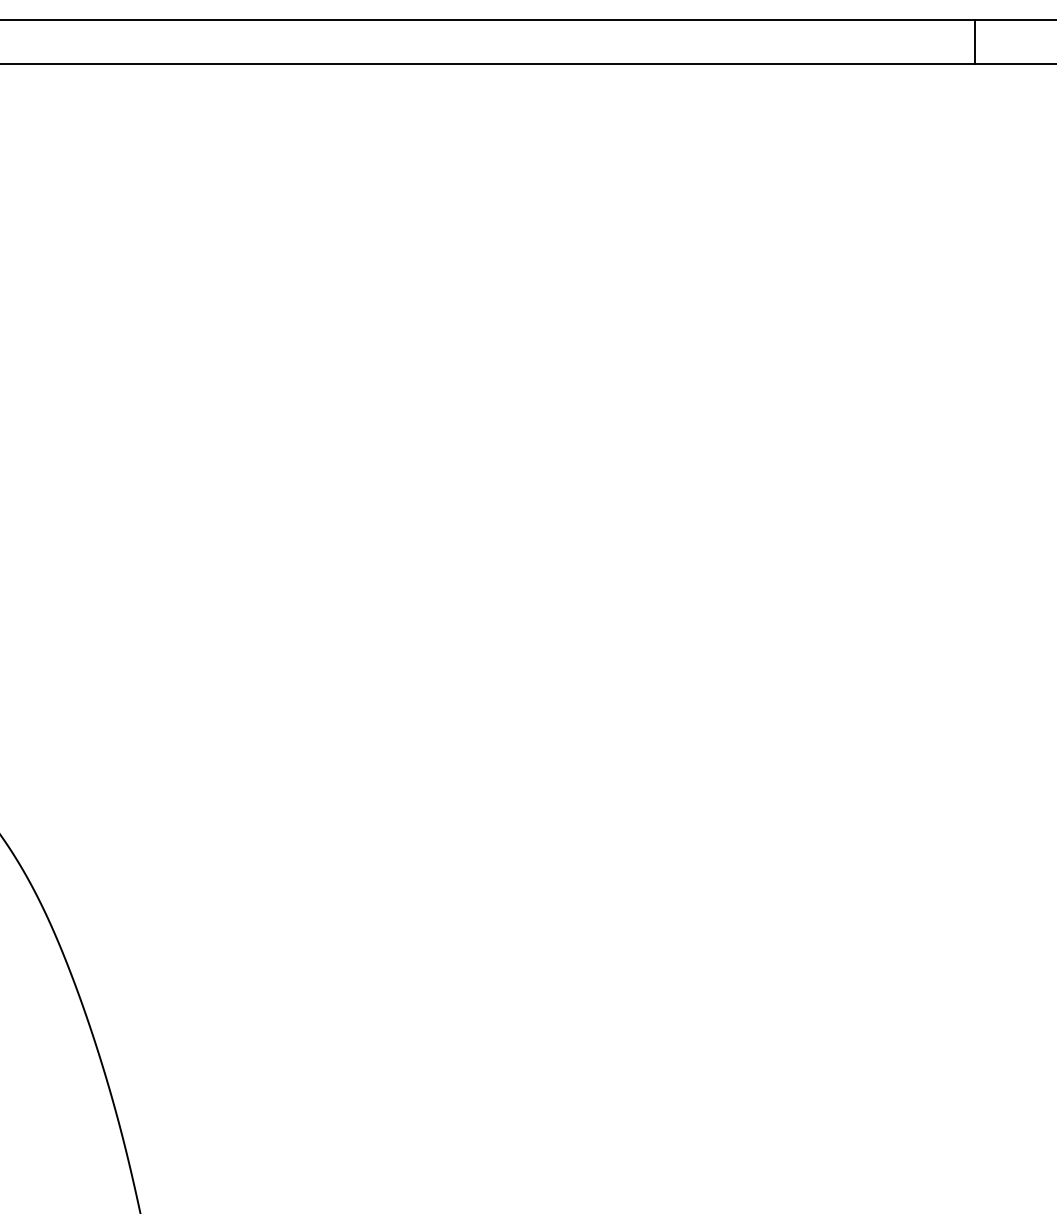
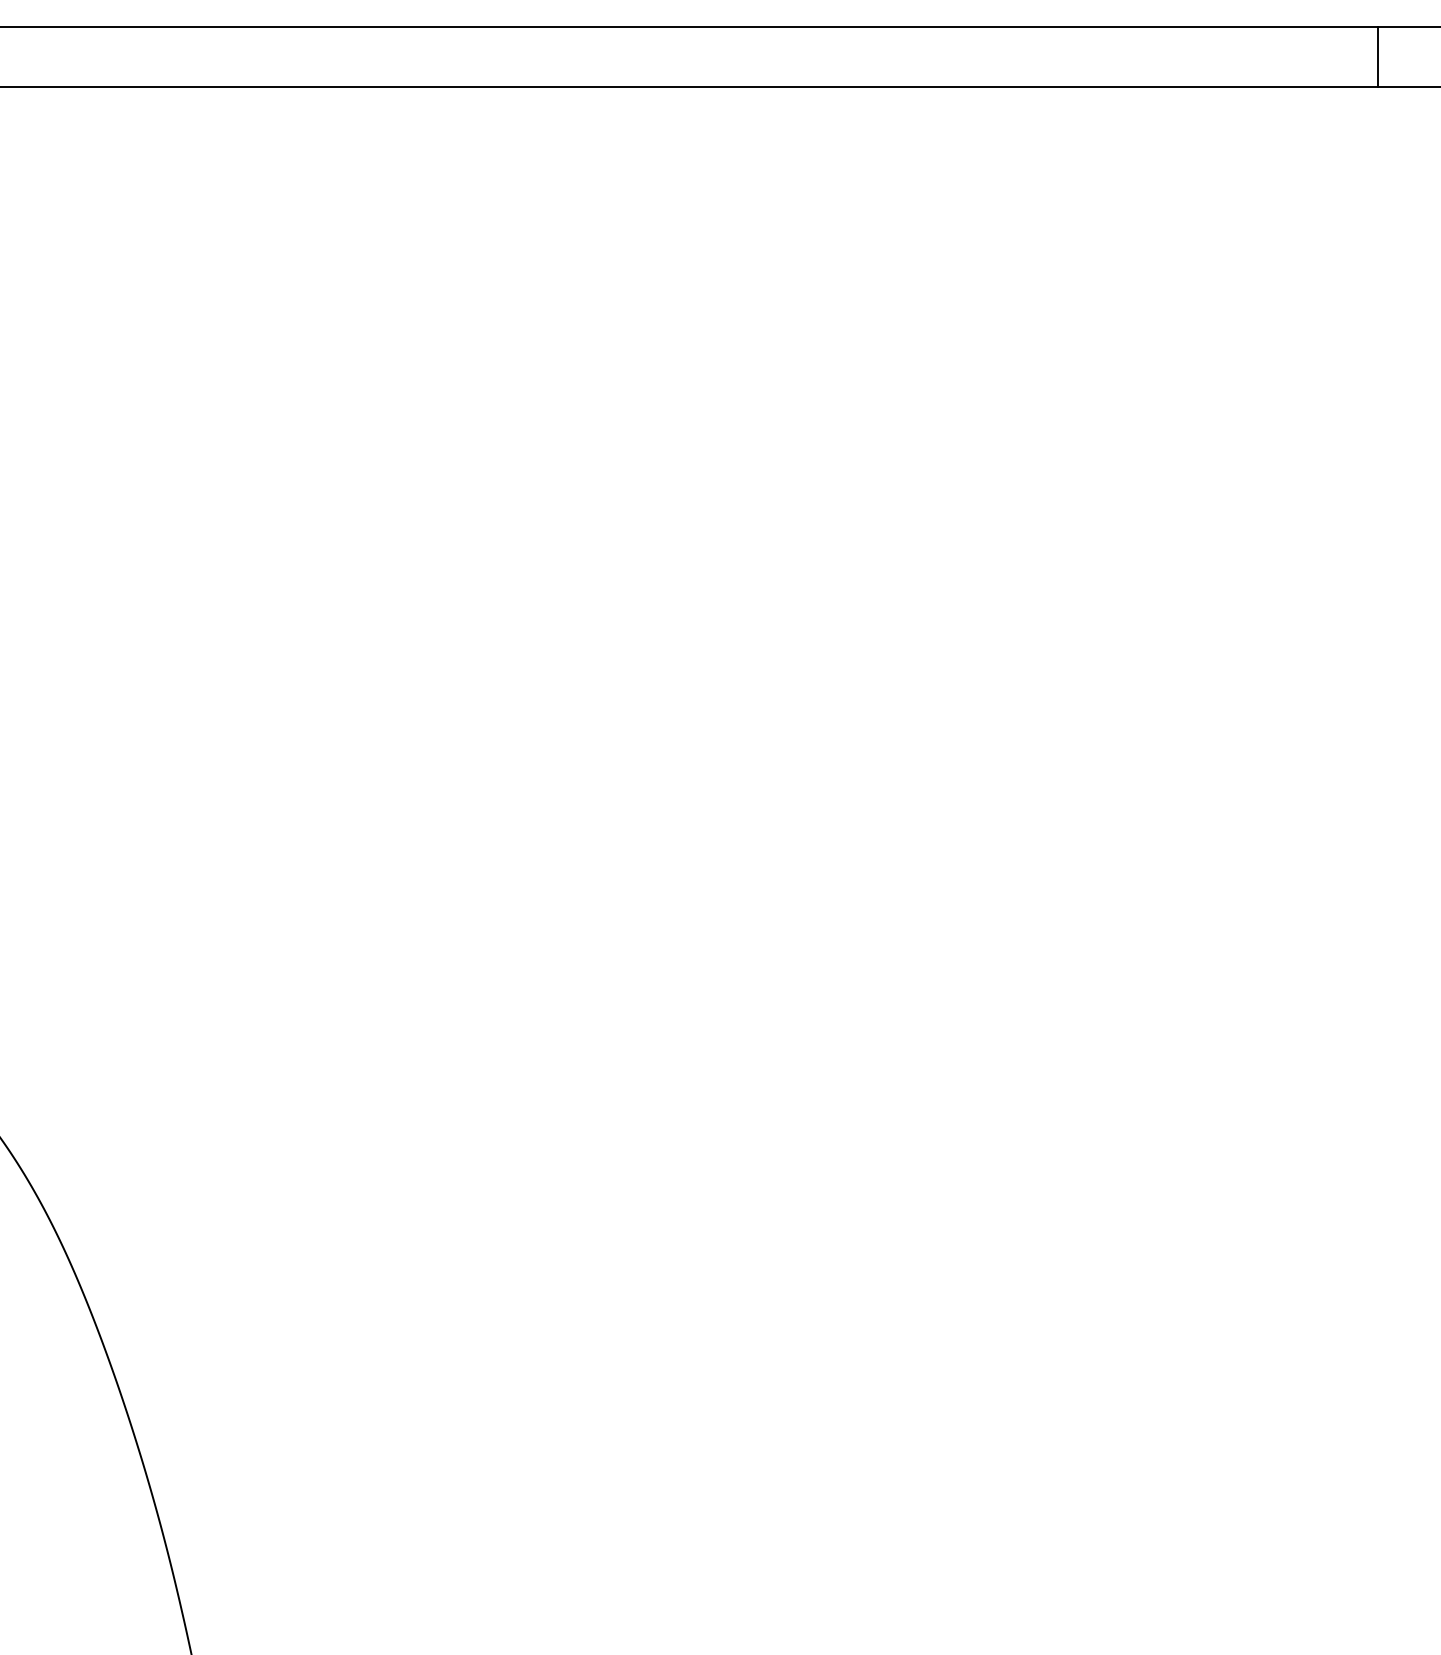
line: (974, 41) -> (1377, 56), moved

